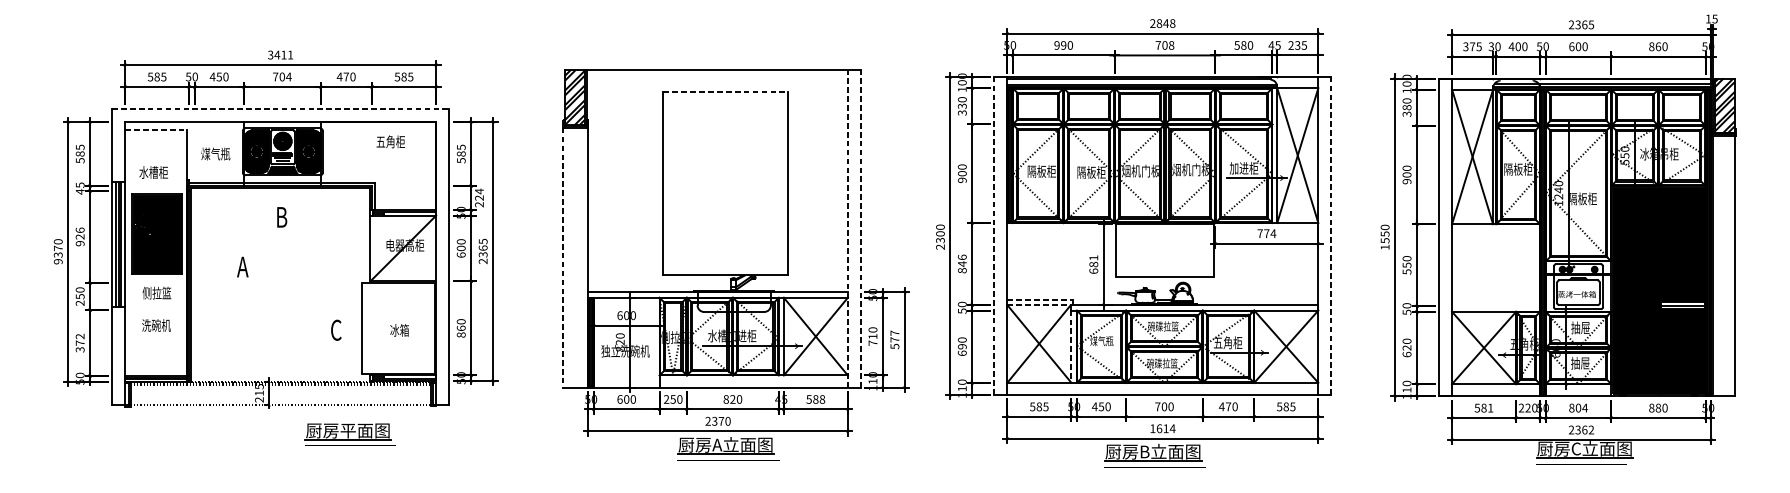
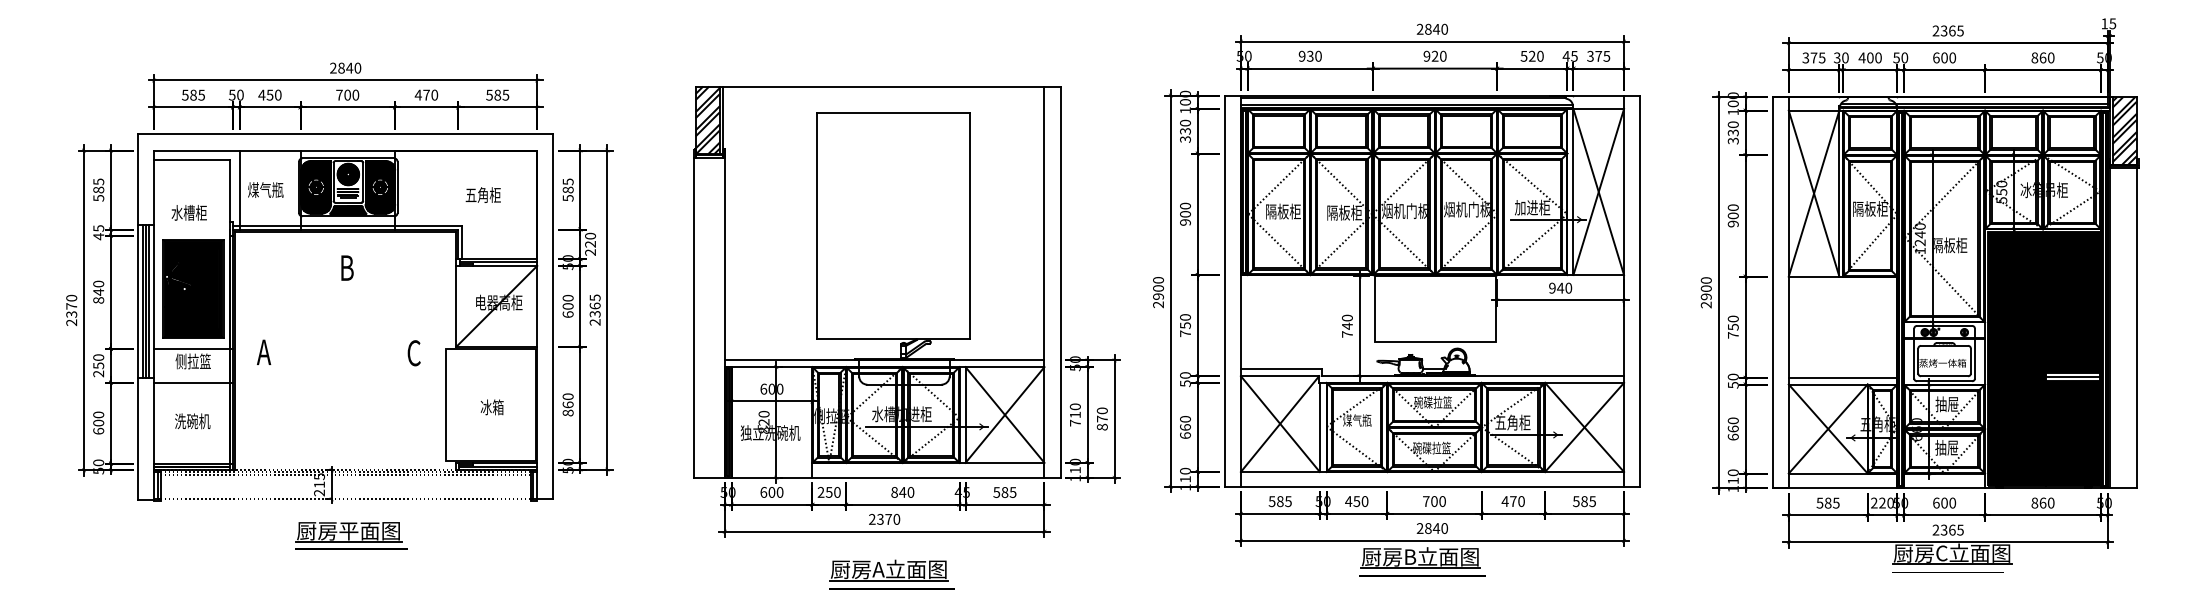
text: (1172, 23) -> (1444, 29), 2848 -> 2840
text: (1164, 44) -> (1434, 55), 708 -> 920
text: (1244, 44) -> (1532, 55), 580 -> 520
text: (1294, 44) -> (1594, 55), 235 -> 375
text: (1063, 45) -> (1310, 56), 990 -> 930
text: (280, 54) -> (345, 67), 3411 -> 2840
text: (288, 76) -> (355, 94), 704 -> 700
line: (725, 91) -> (893, 113), dashed -> solid
text: (1407, 107) -> (1733, 132), 380 -> 330
line: (280, 108) -> (345, 134), dashed -> solid
line: (155, 130) -> (191, 160), dashed -> solid
text: (390, 141) -> (482, 194), moved
line: (194, 153) -> (239, 189), added
text: (479, 190) -> (590, 235), 224 -> 220
line: (847, 229) -> (1044, 282), dashed -> solid
line: (860, 229) -> (1060, 282), dashed -> solid
text: (1266, 233) -> (1560, 287), 774 -> 940
text: (80, 236) -> (98, 291), 926 -> 840
line: (994, 236) -> (1224, 291), dashed -> solid
line: (1331, 236) -> (1640, 291), dashed -> solid
text: (940, 240) -> (1158, 296), 2300 -> 2900
text: (1384, 240) -> (1705, 296), 1550 -> 2900
line: (563, 257) -> (693, 317), dashed -> solid
text: (58, 261) -> (72, 322), 9370 -> 2370
text: (962, 263) -> (1185, 325), 846 -> 750
text: (1093, 263) -> (1346, 325), 681 -> 740
text: (243, 266) -> (264, 351), moved
text: (1407, 272) -> (1733, 335), 550 -> 750
line: (157, 282) -> (193, 348), added
line: (1040, 299) -> (1281, 369), dashed -> solid
line: (1039, 305) -> (1280, 376), dashed -> solid
line: (1495, 306) -> (1842, 377), added
line: (157, 310) -> (193, 382), added
text: (156, 325) -> (192, 421), moved
text: (335, 330) -> (413, 353), moved
text: (894, 339) -> (1101, 418), 577 -> 870
text: (80, 342) -> (98, 422), 372 -> 600
text: (962, 346) -> (1185, 427), 690 -> 660
line: (1071, 346) -> (1319, 427), dashed -> solid
text: (1406, 347) -> (1732, 428), 620 -> 660
text: (732, 399) -> (902, 492), 820 -> 840
text: (821, 399) -> (1012, 492), 588 -> 585
text: (1490, 407) -> (1836, 502), 581 -> 585
text: (1578, 407) -> (1944, 502), 804 -> 600
text: (1657, 407) -> (2042, 502), 880 -> 860
text: (1162, 428) -> (1432, 528), 1614 -> 2840
text: (1591, 429) -> (1960, 529), 2362 -> 2365
part: (350, 434) -> (351, 535), moved
part: (727, 449) -> (891, 574), moved

